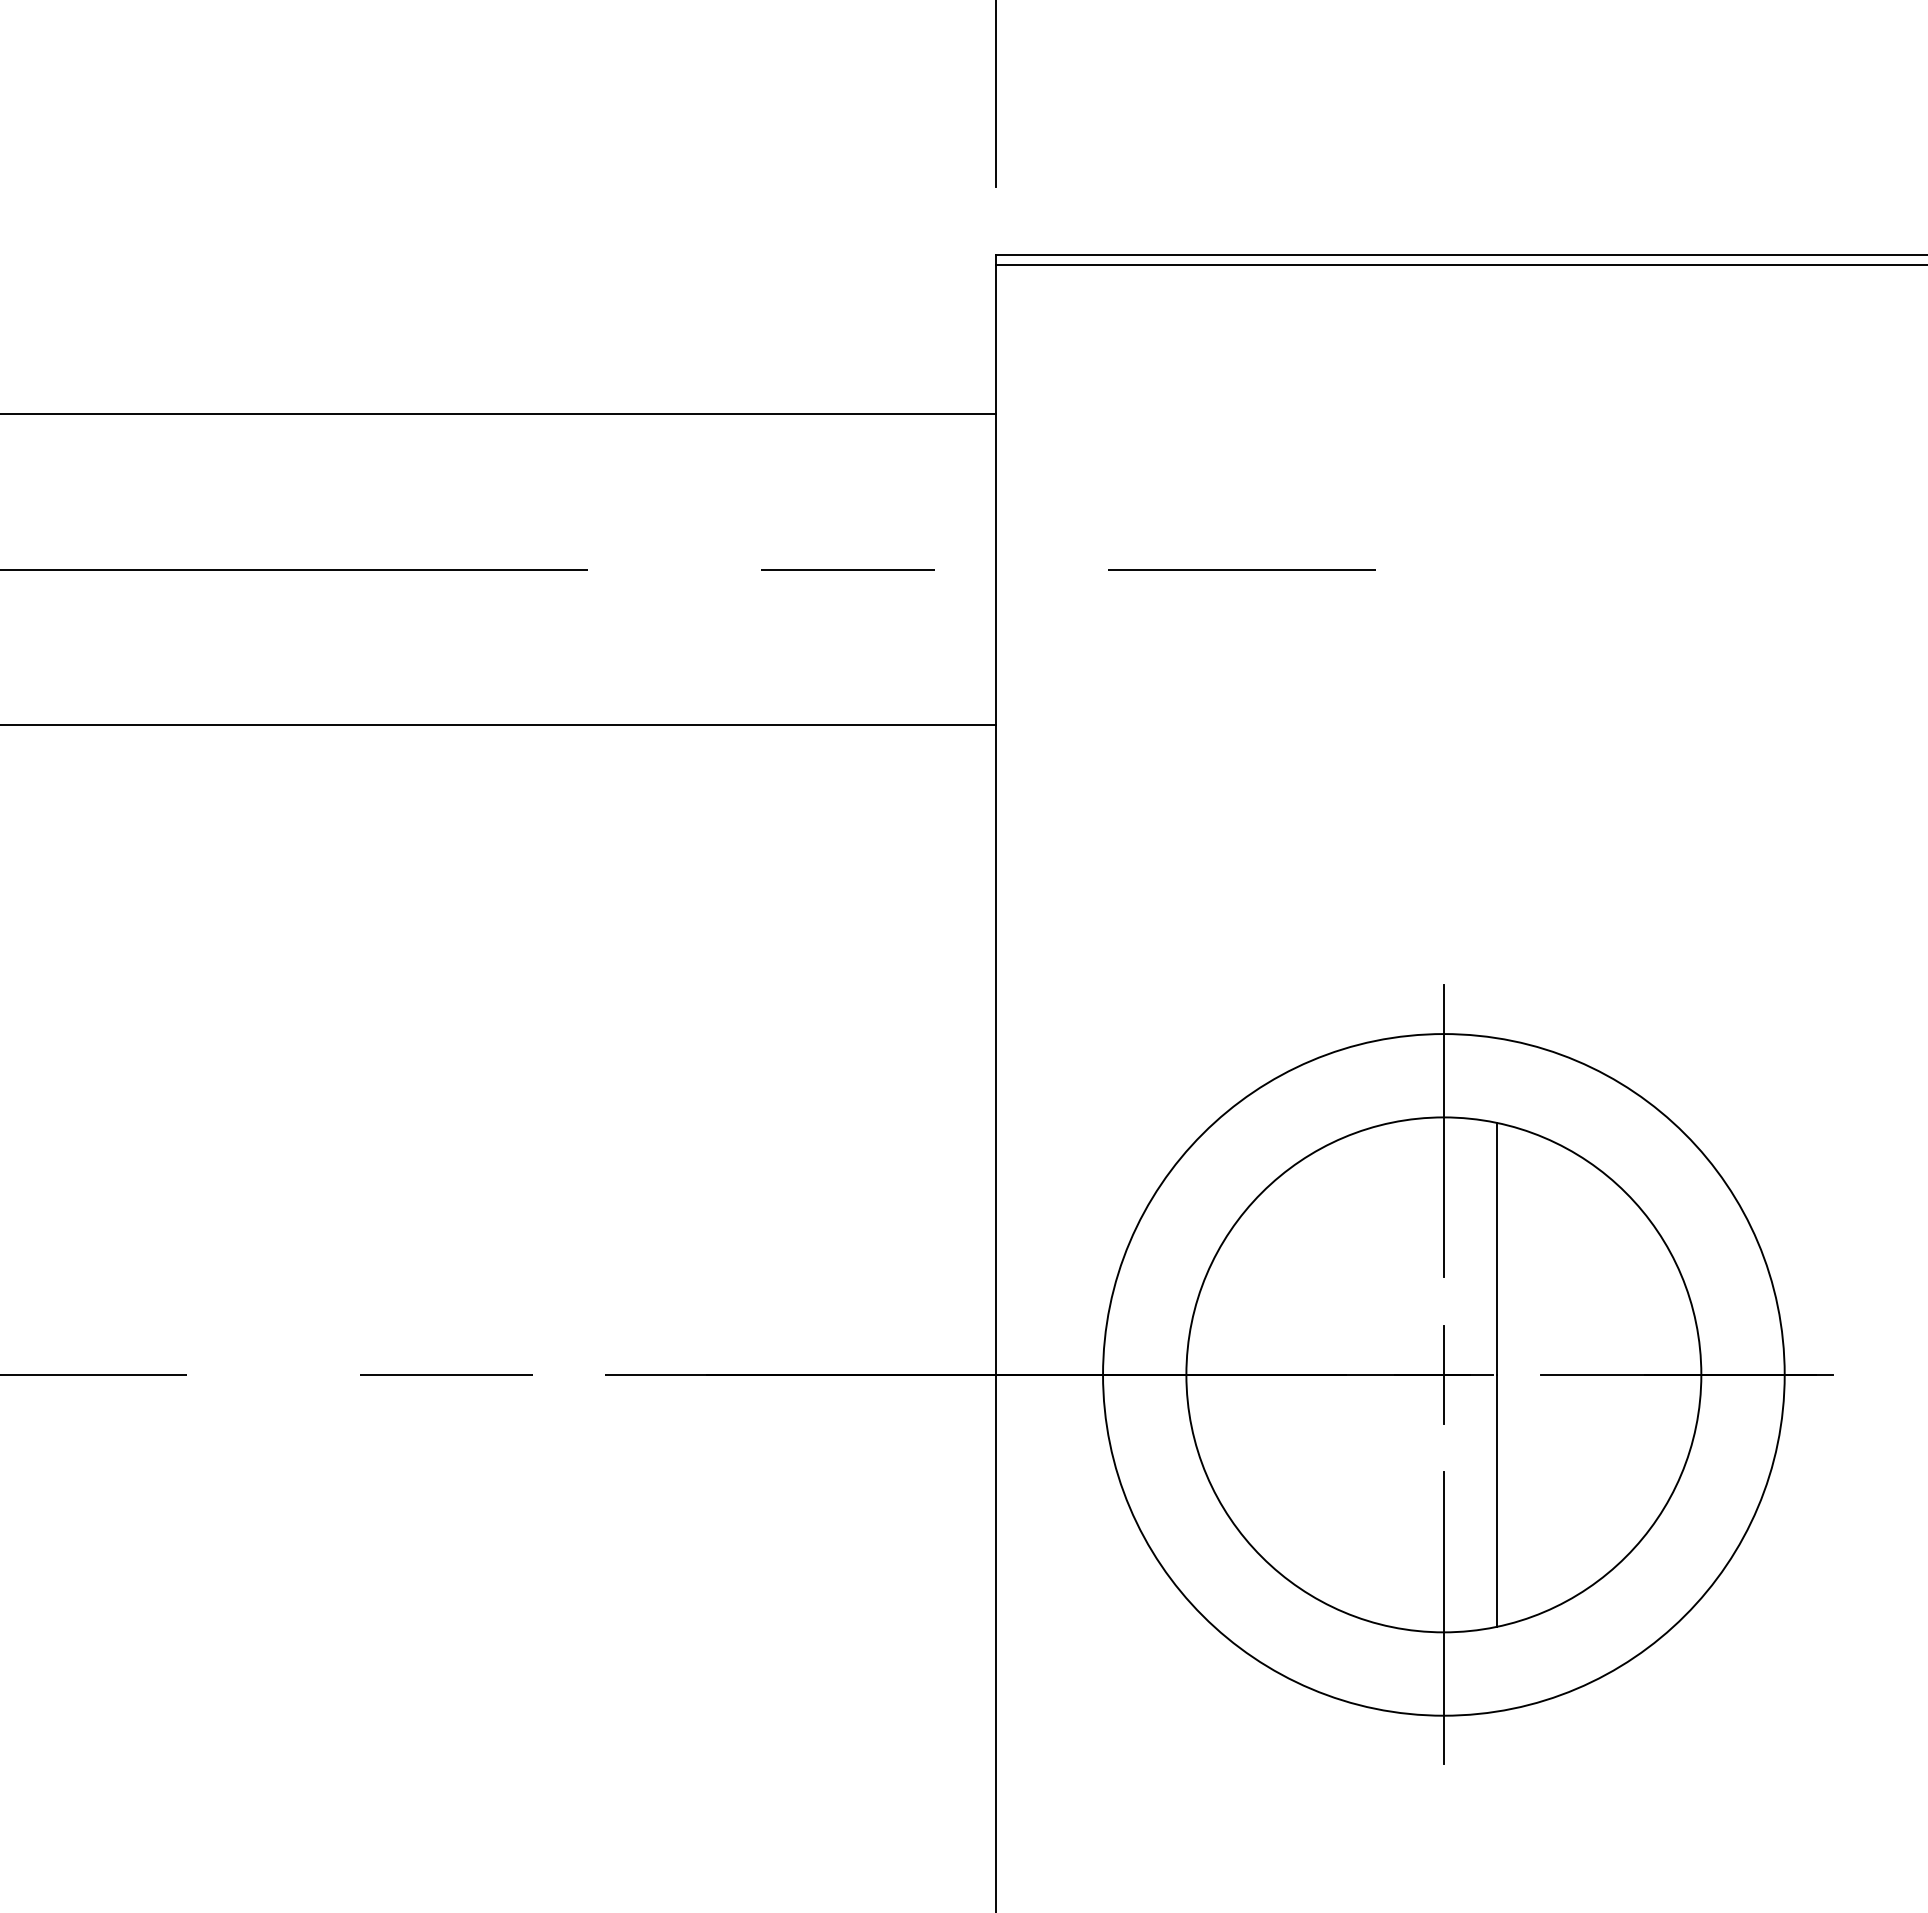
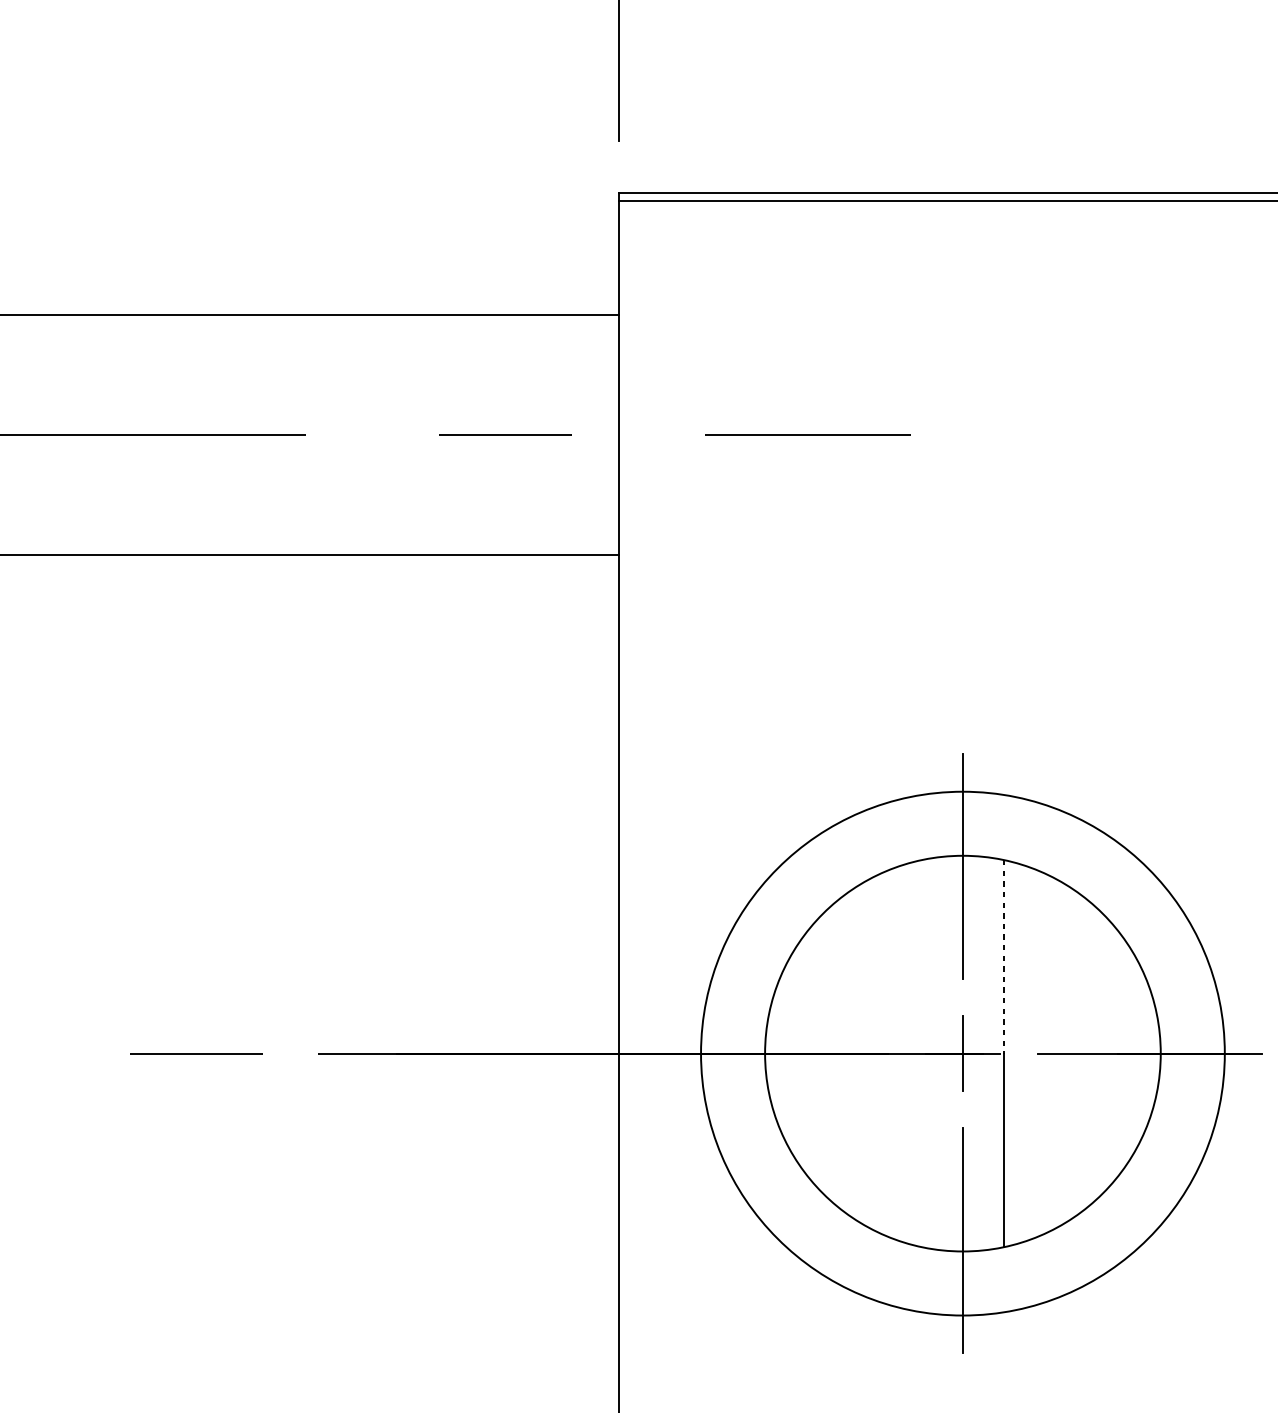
line: (1497, 1248) -> (1004, 956), solid -> dashed

